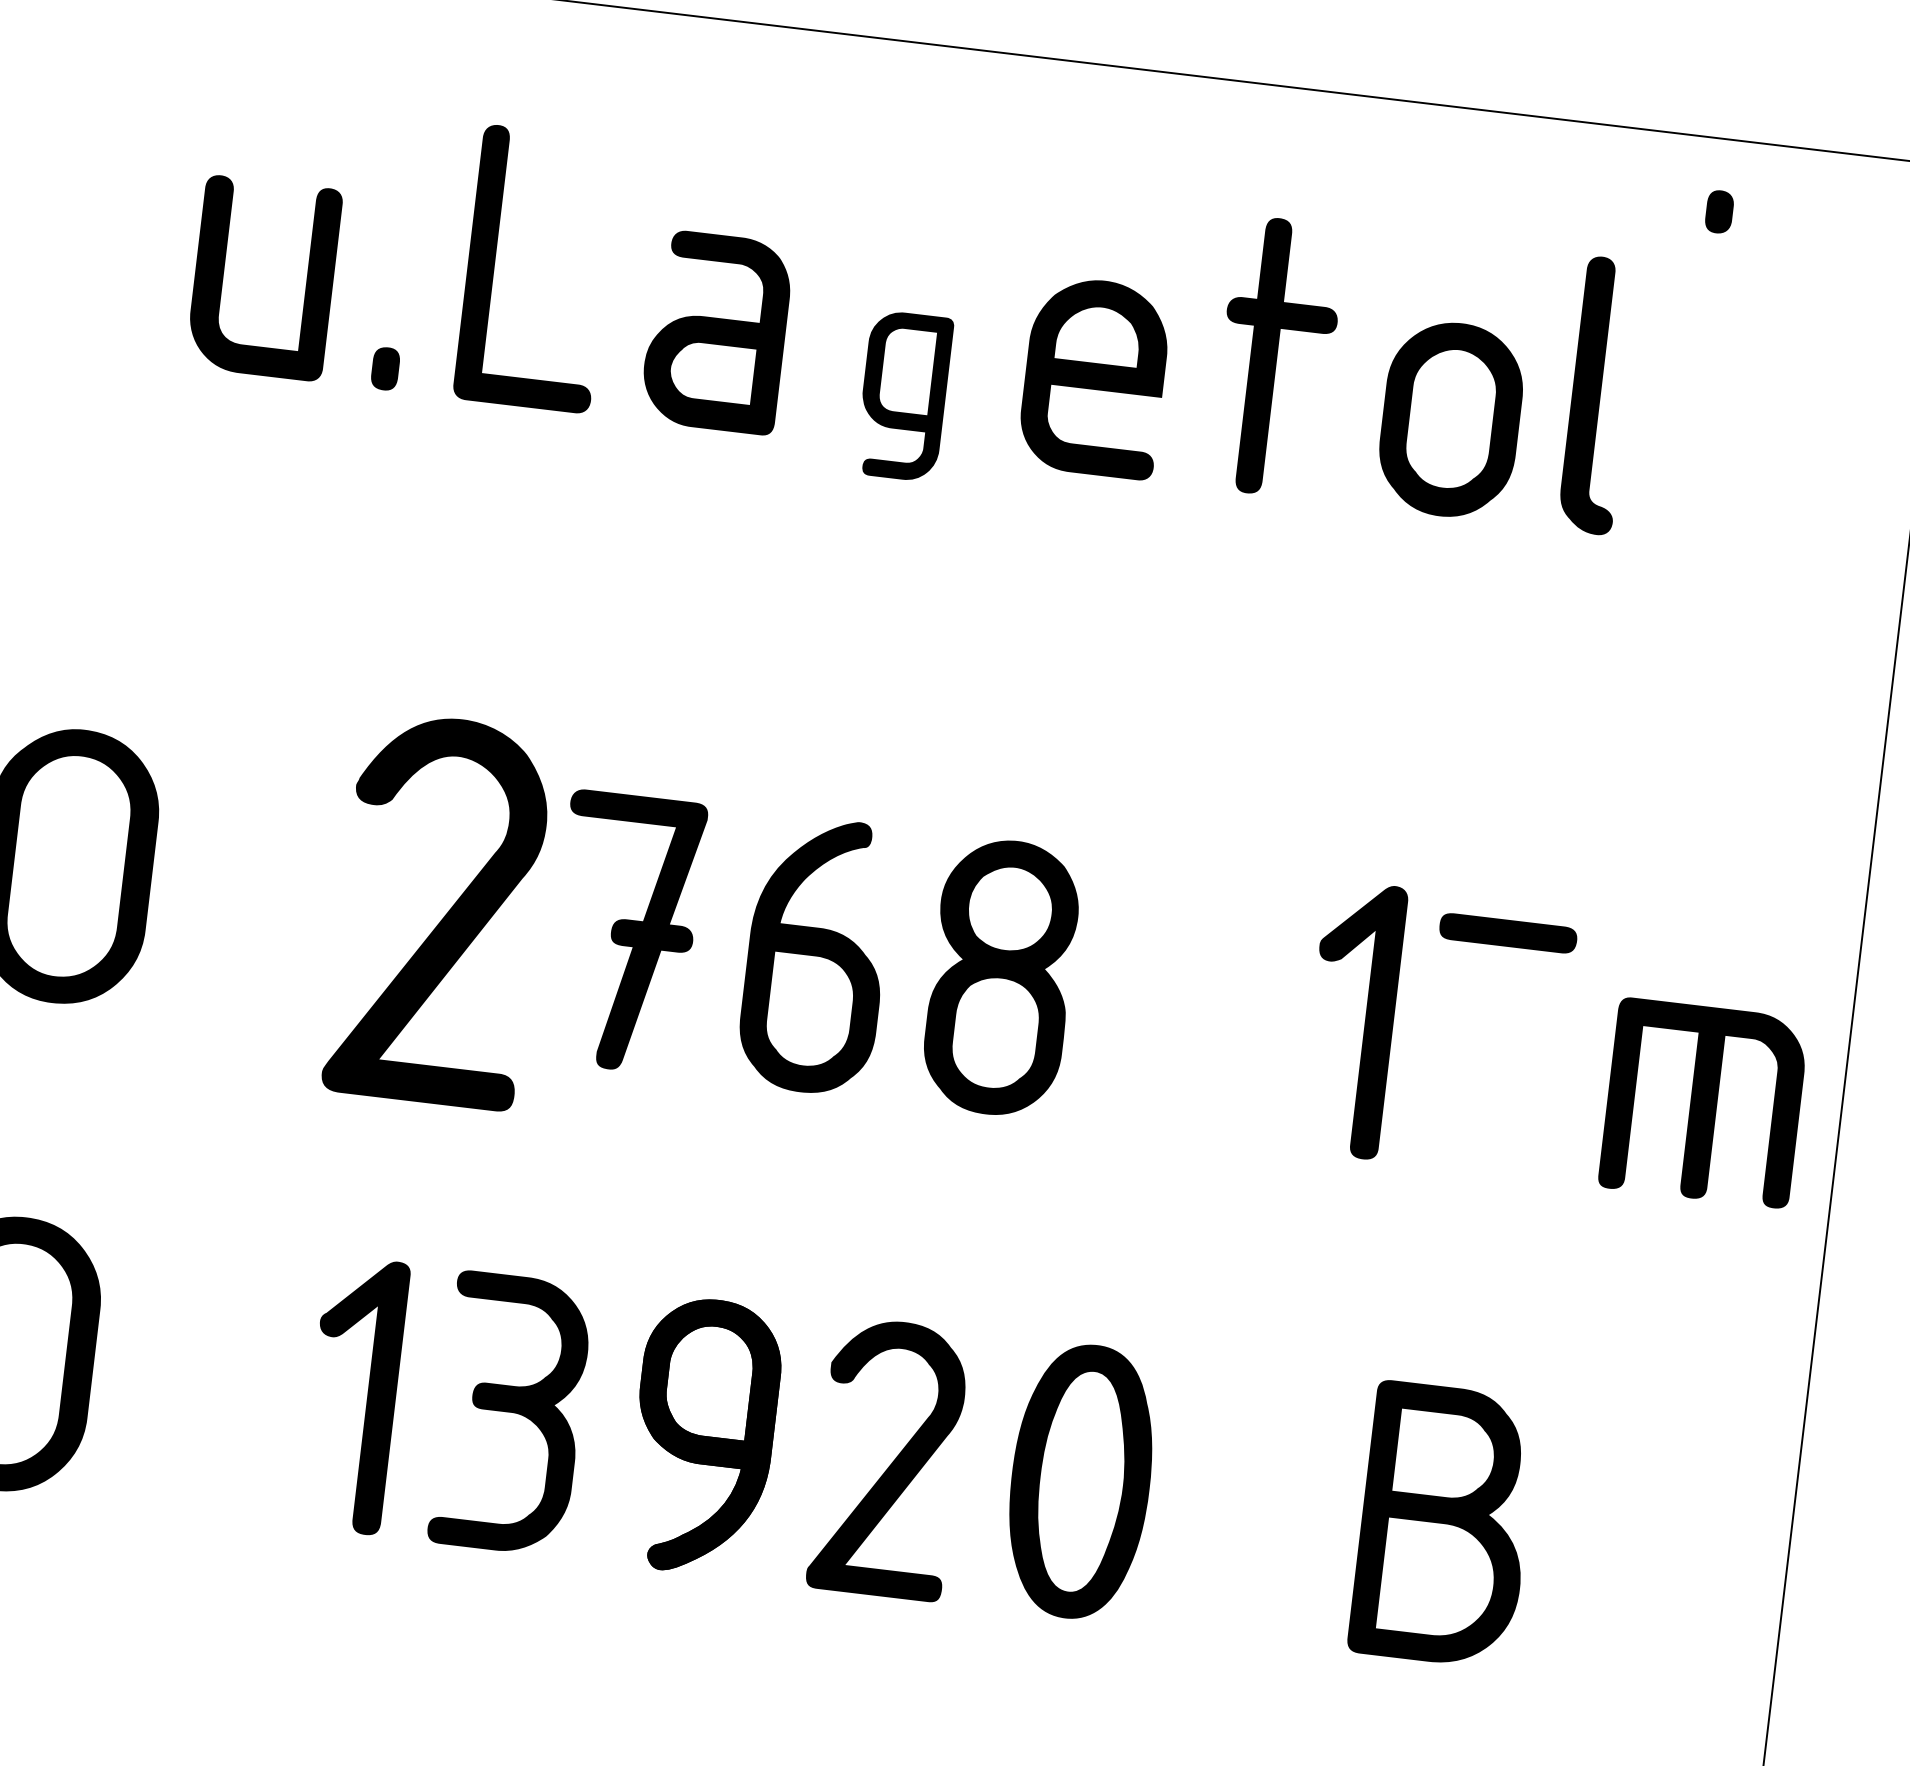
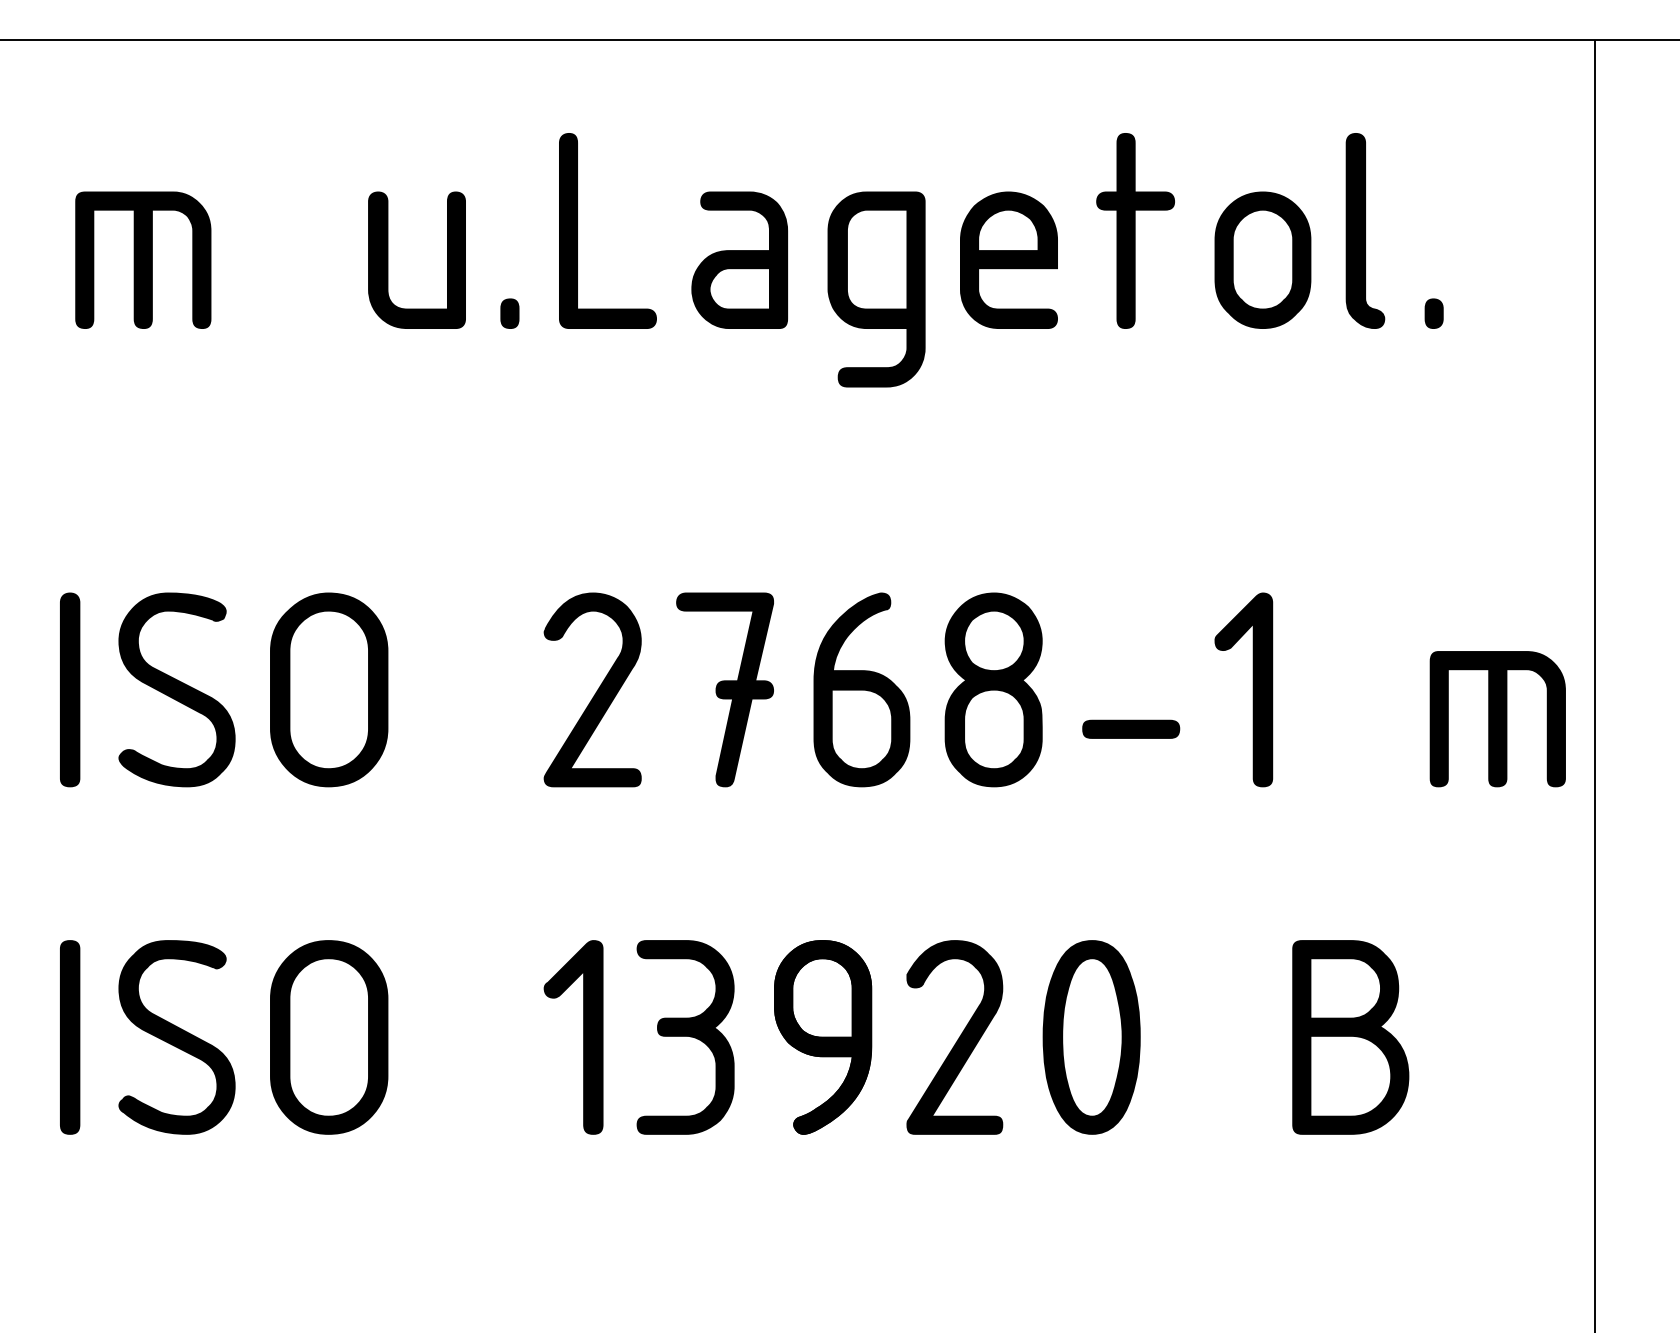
part: (1718, 211) -> (1433, 313), moved
part: (903, 396) -> (876, 289), size x1.67
part: (438, 909) -> (592, 689), size x0.71
part: (1508, 932) -> (1131, 728), moved

